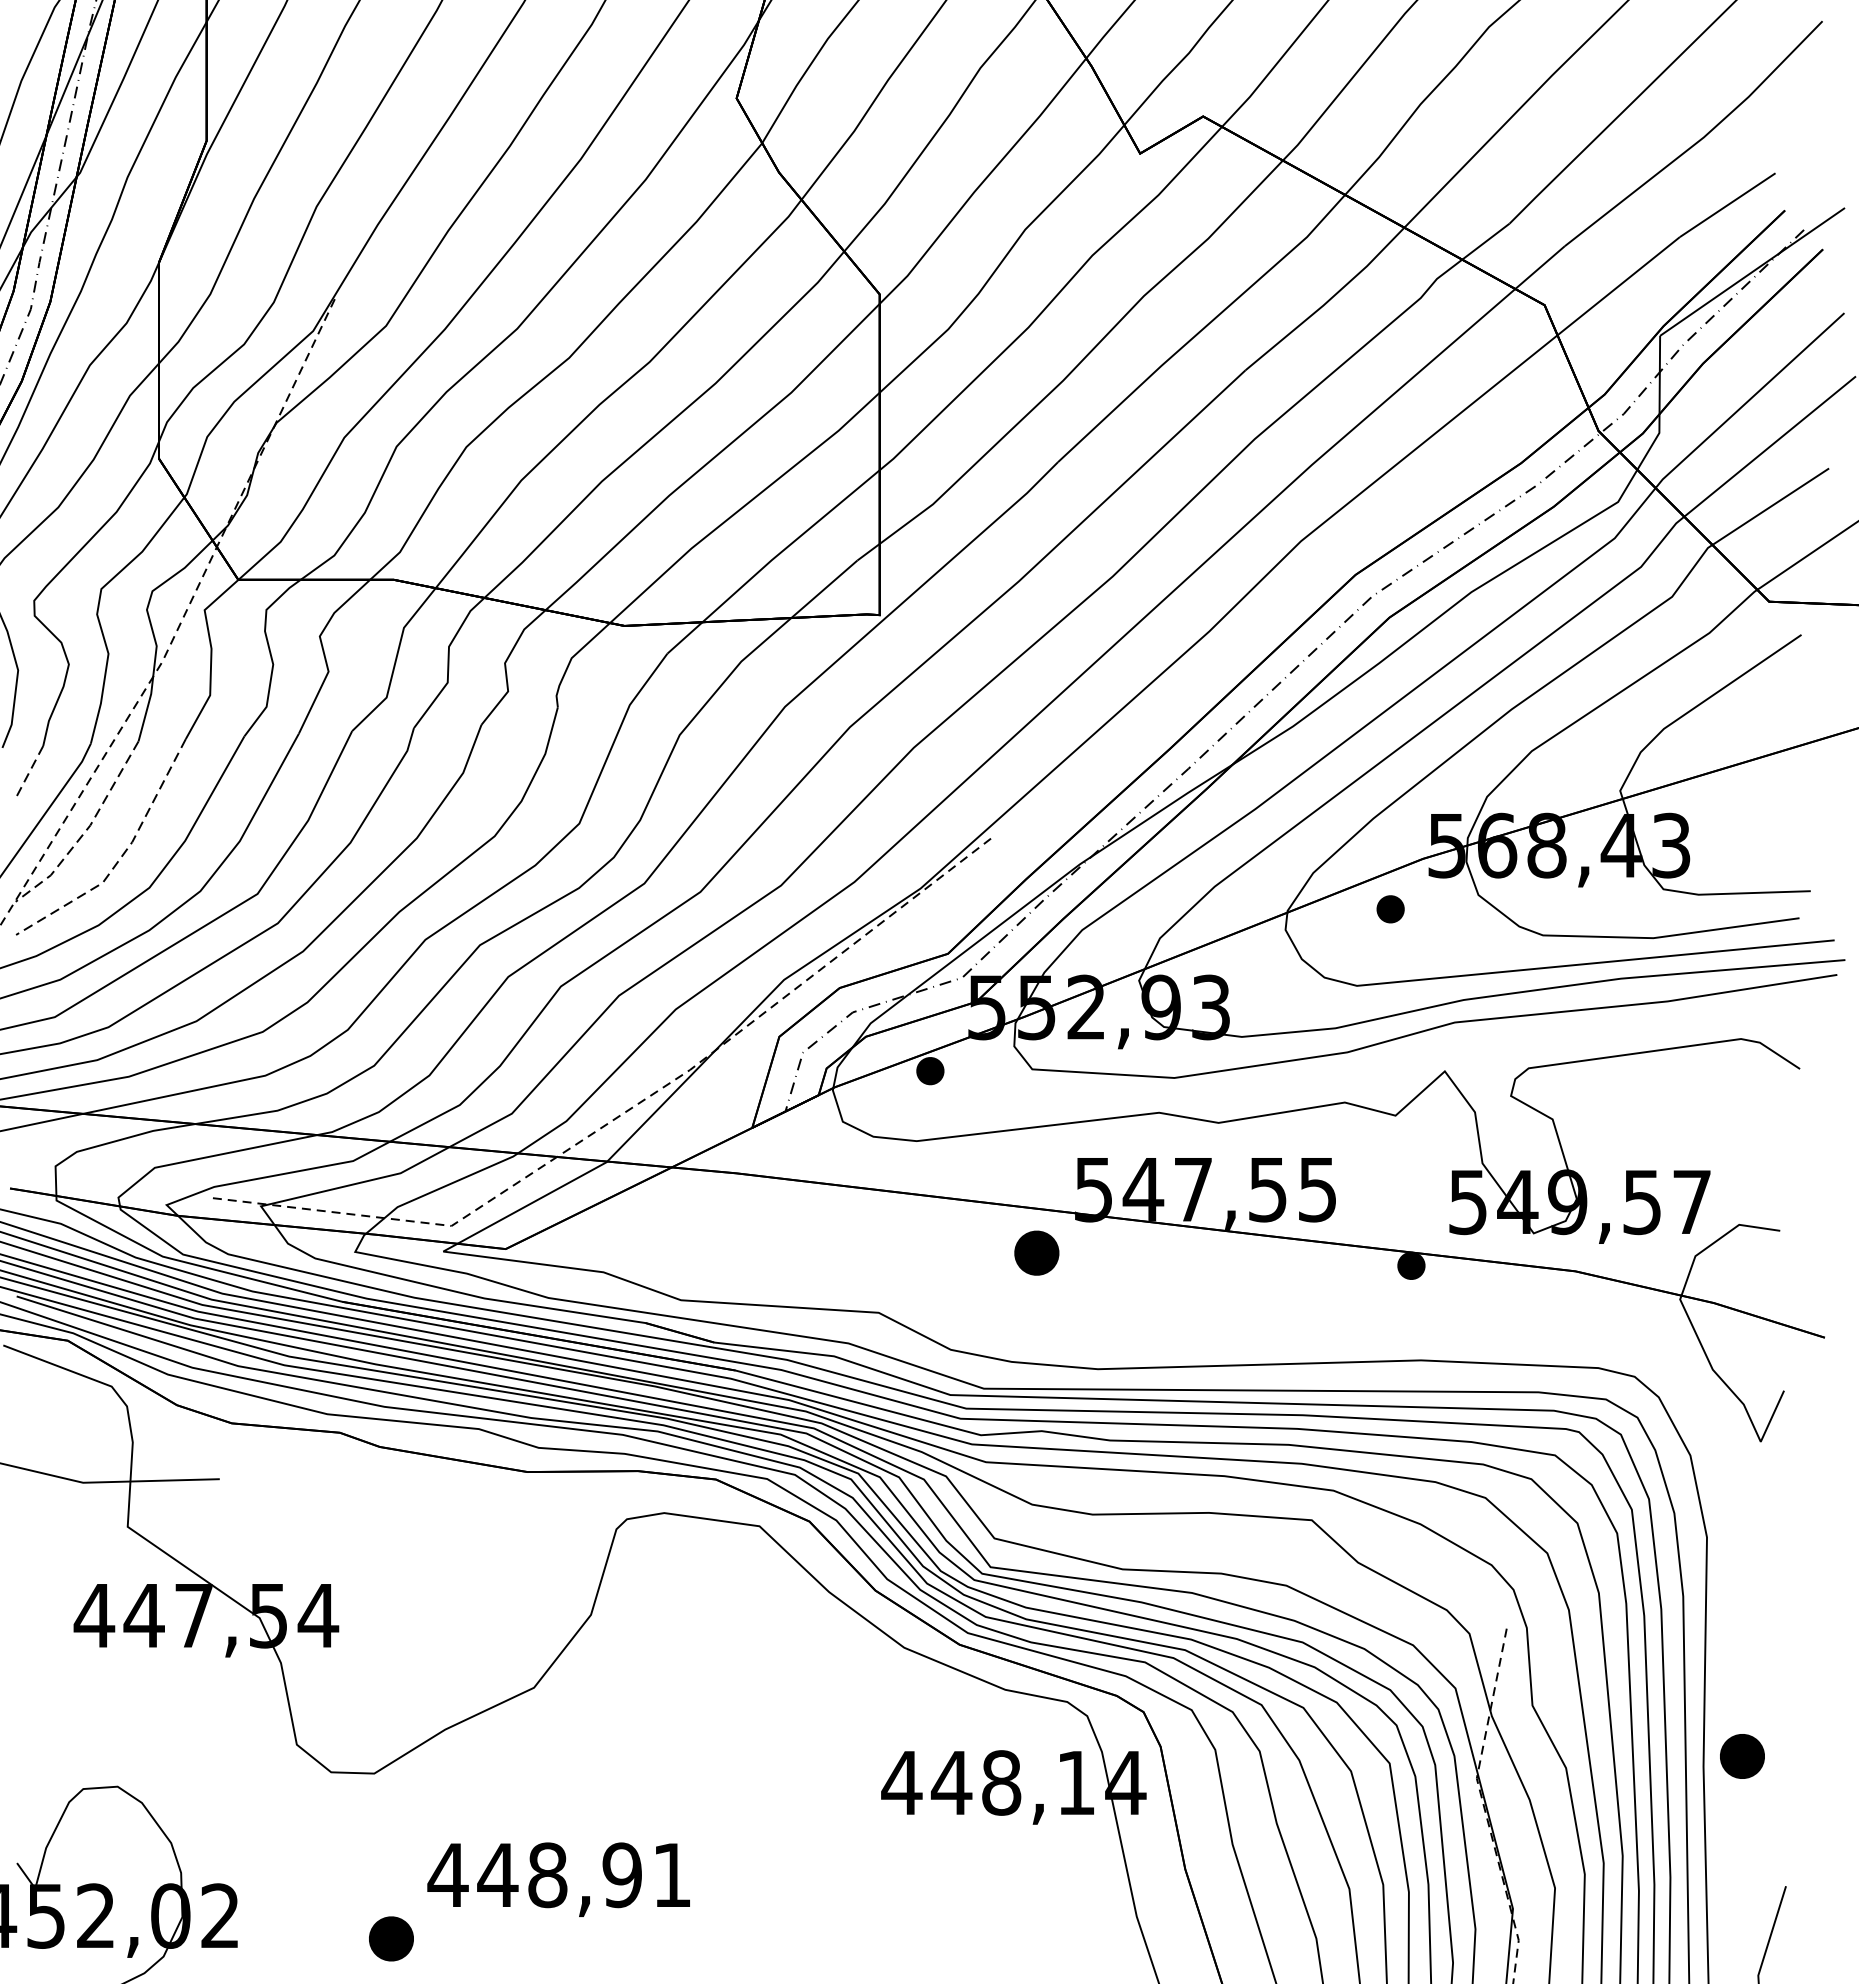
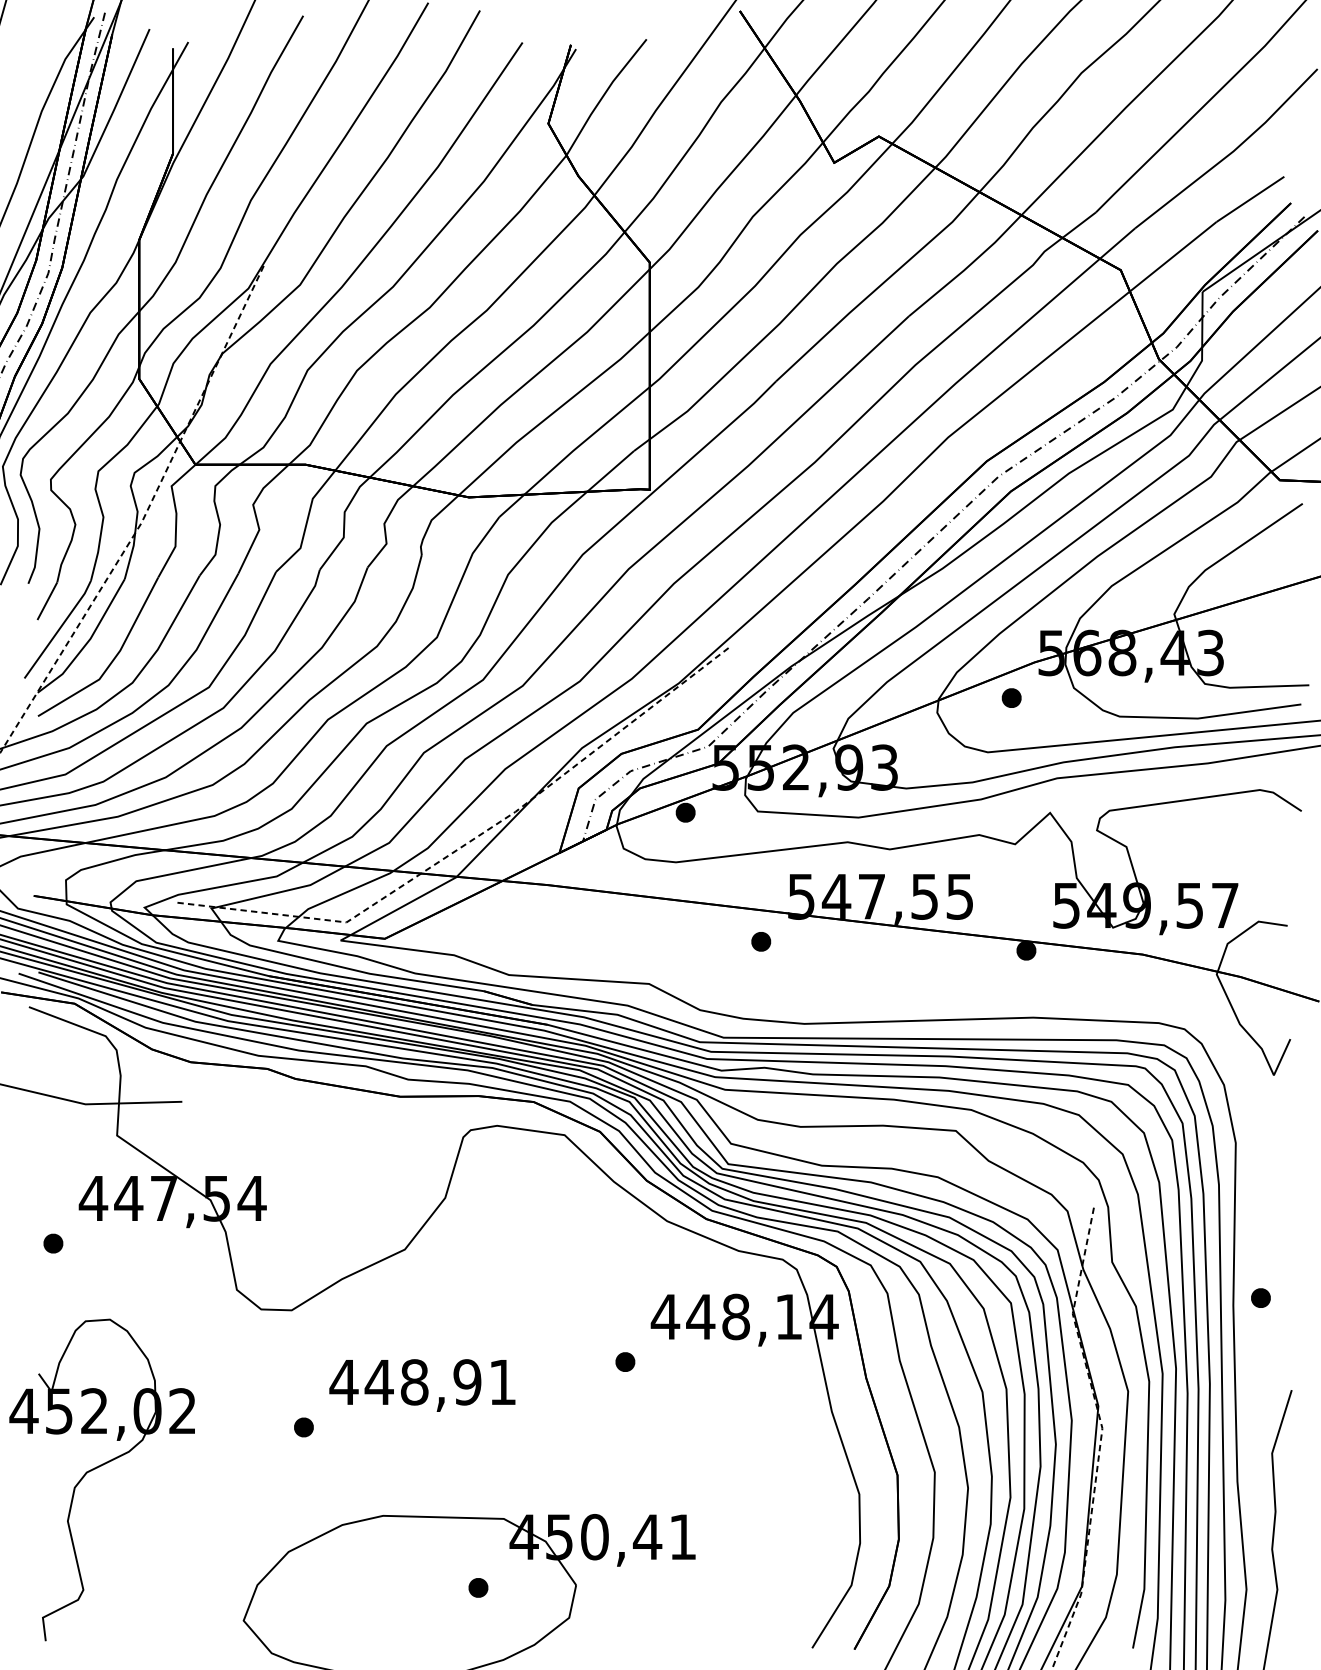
line: (29, 772) -> (47, 601), dashed -> solid
line: (85, 830) -> (87, 642), dashed -> solid
line: (121, 857) -> (112, 661), dashed -> solid
part: (1037, 1252) -> (761, 941), size x0.62
part: (37, 1679) -> (53, 1243), added
part: (1741, 1755) -> (1260, 1297), size x0.62
part: (845, 1845) -> (625, 1361), added
part: (390, 1938) -> (303, 1427), size x0.62

